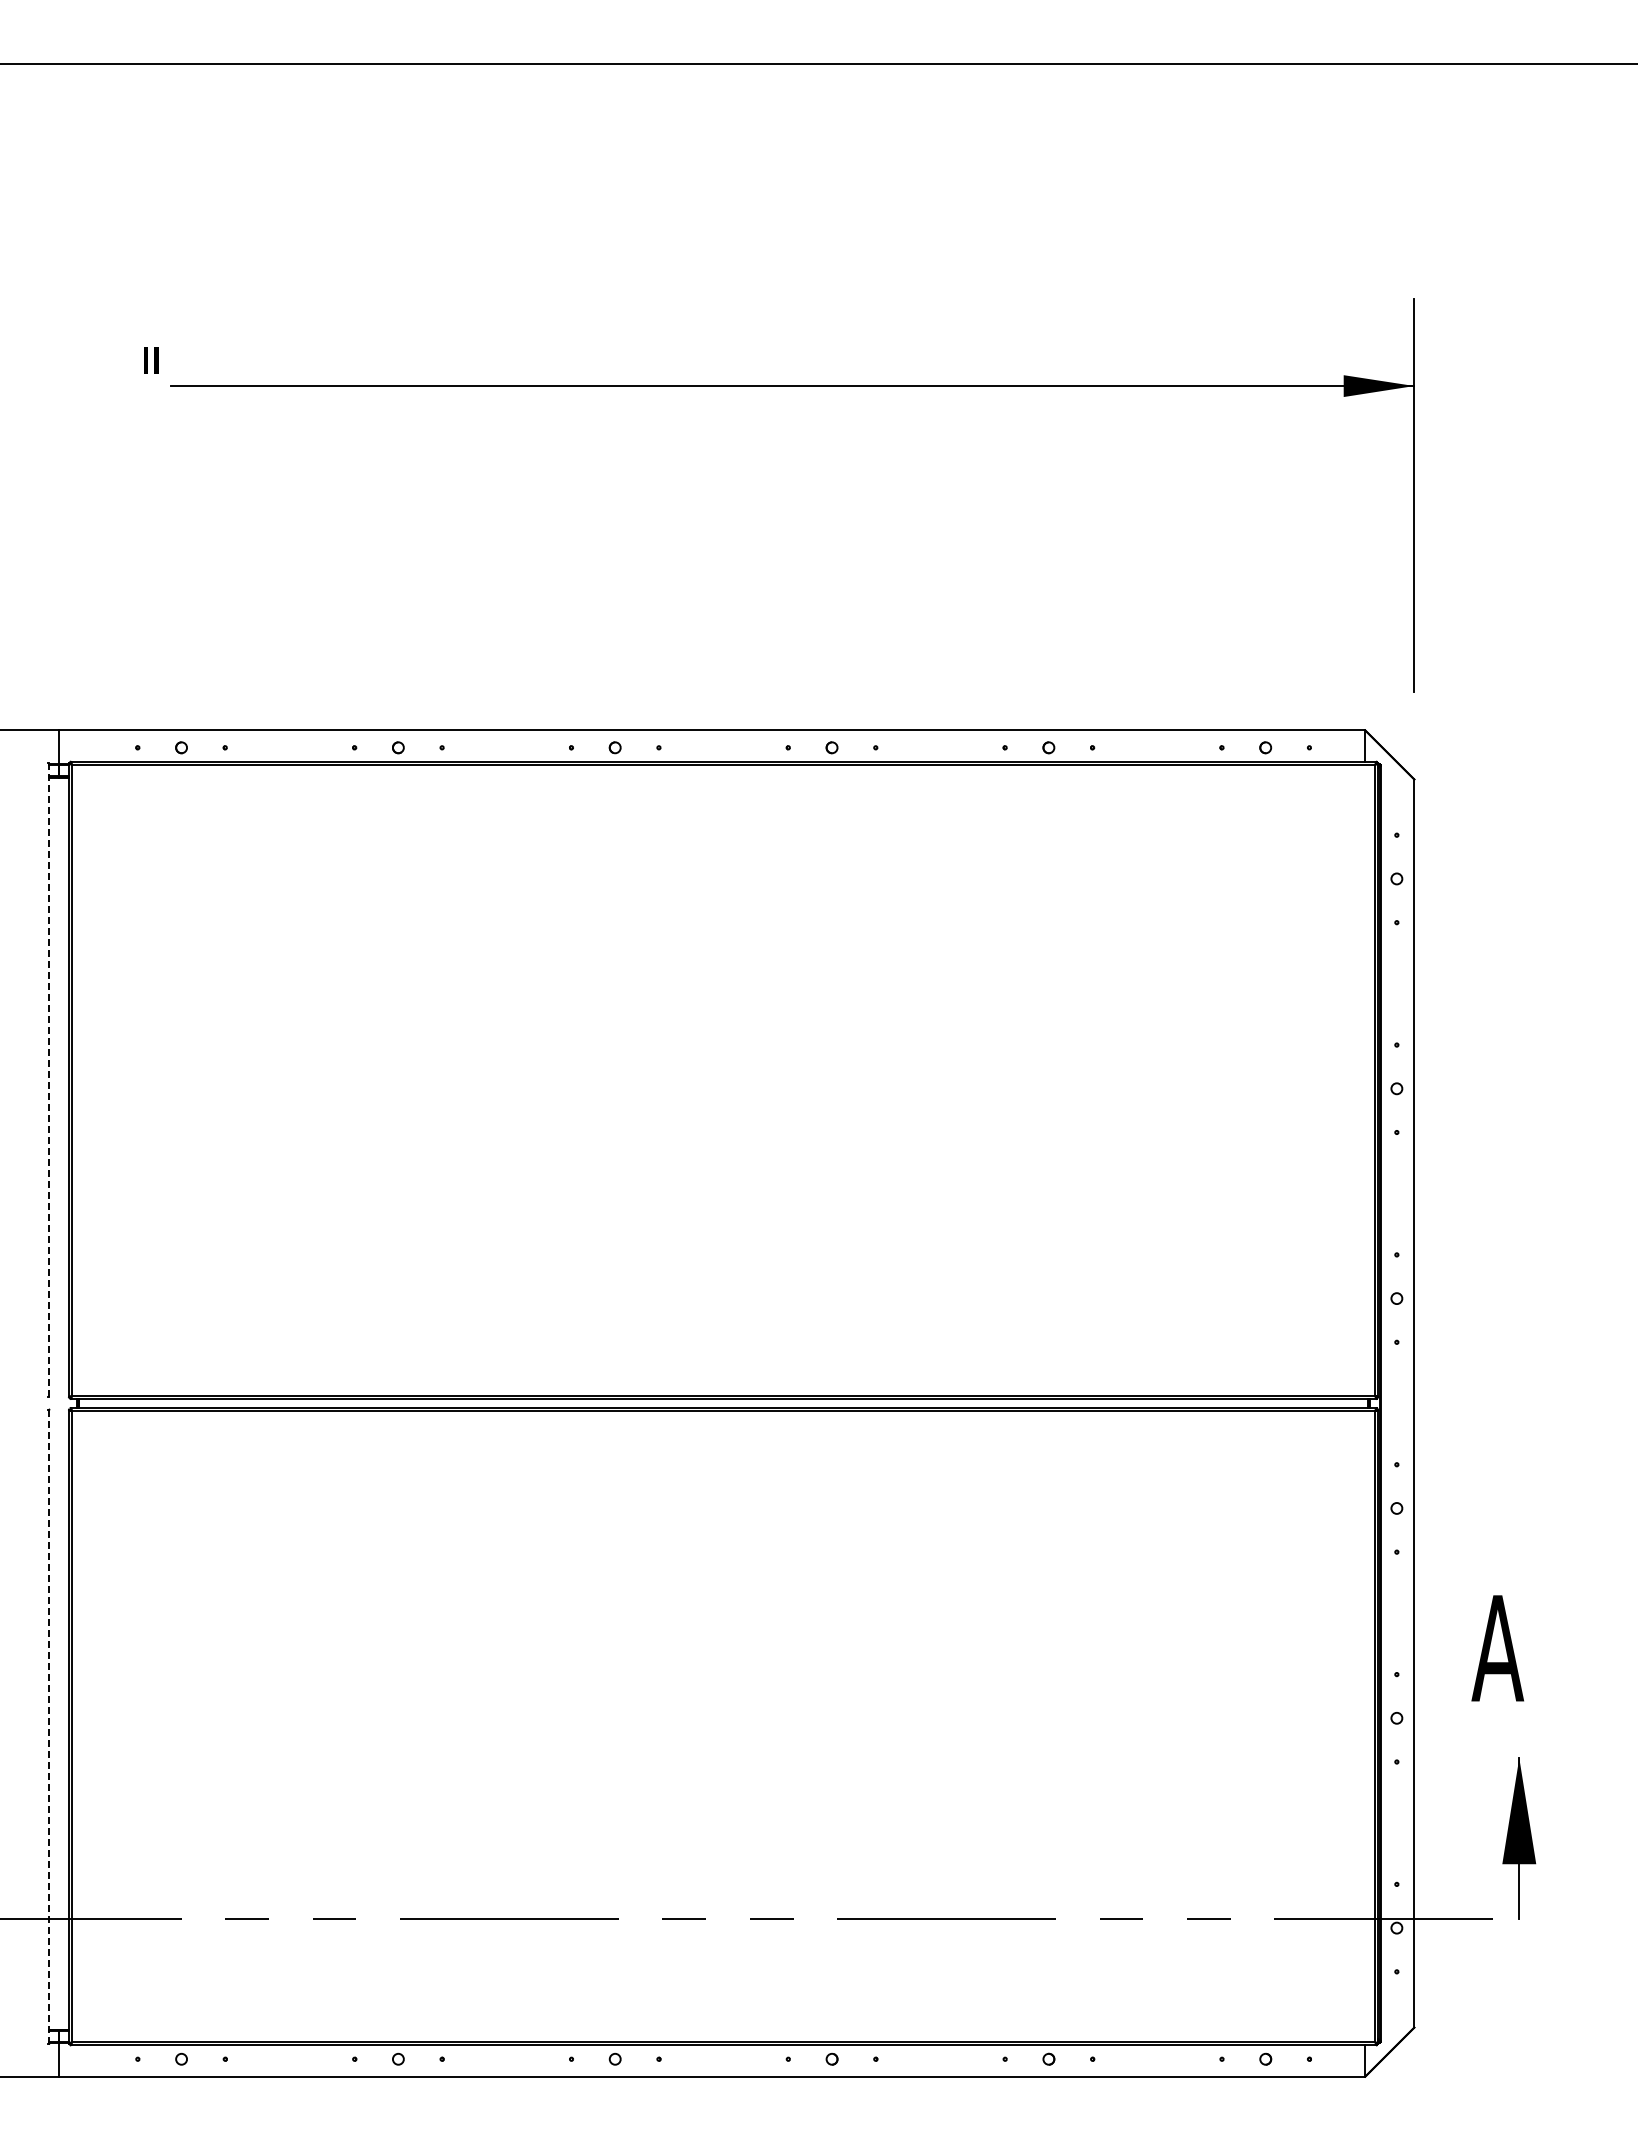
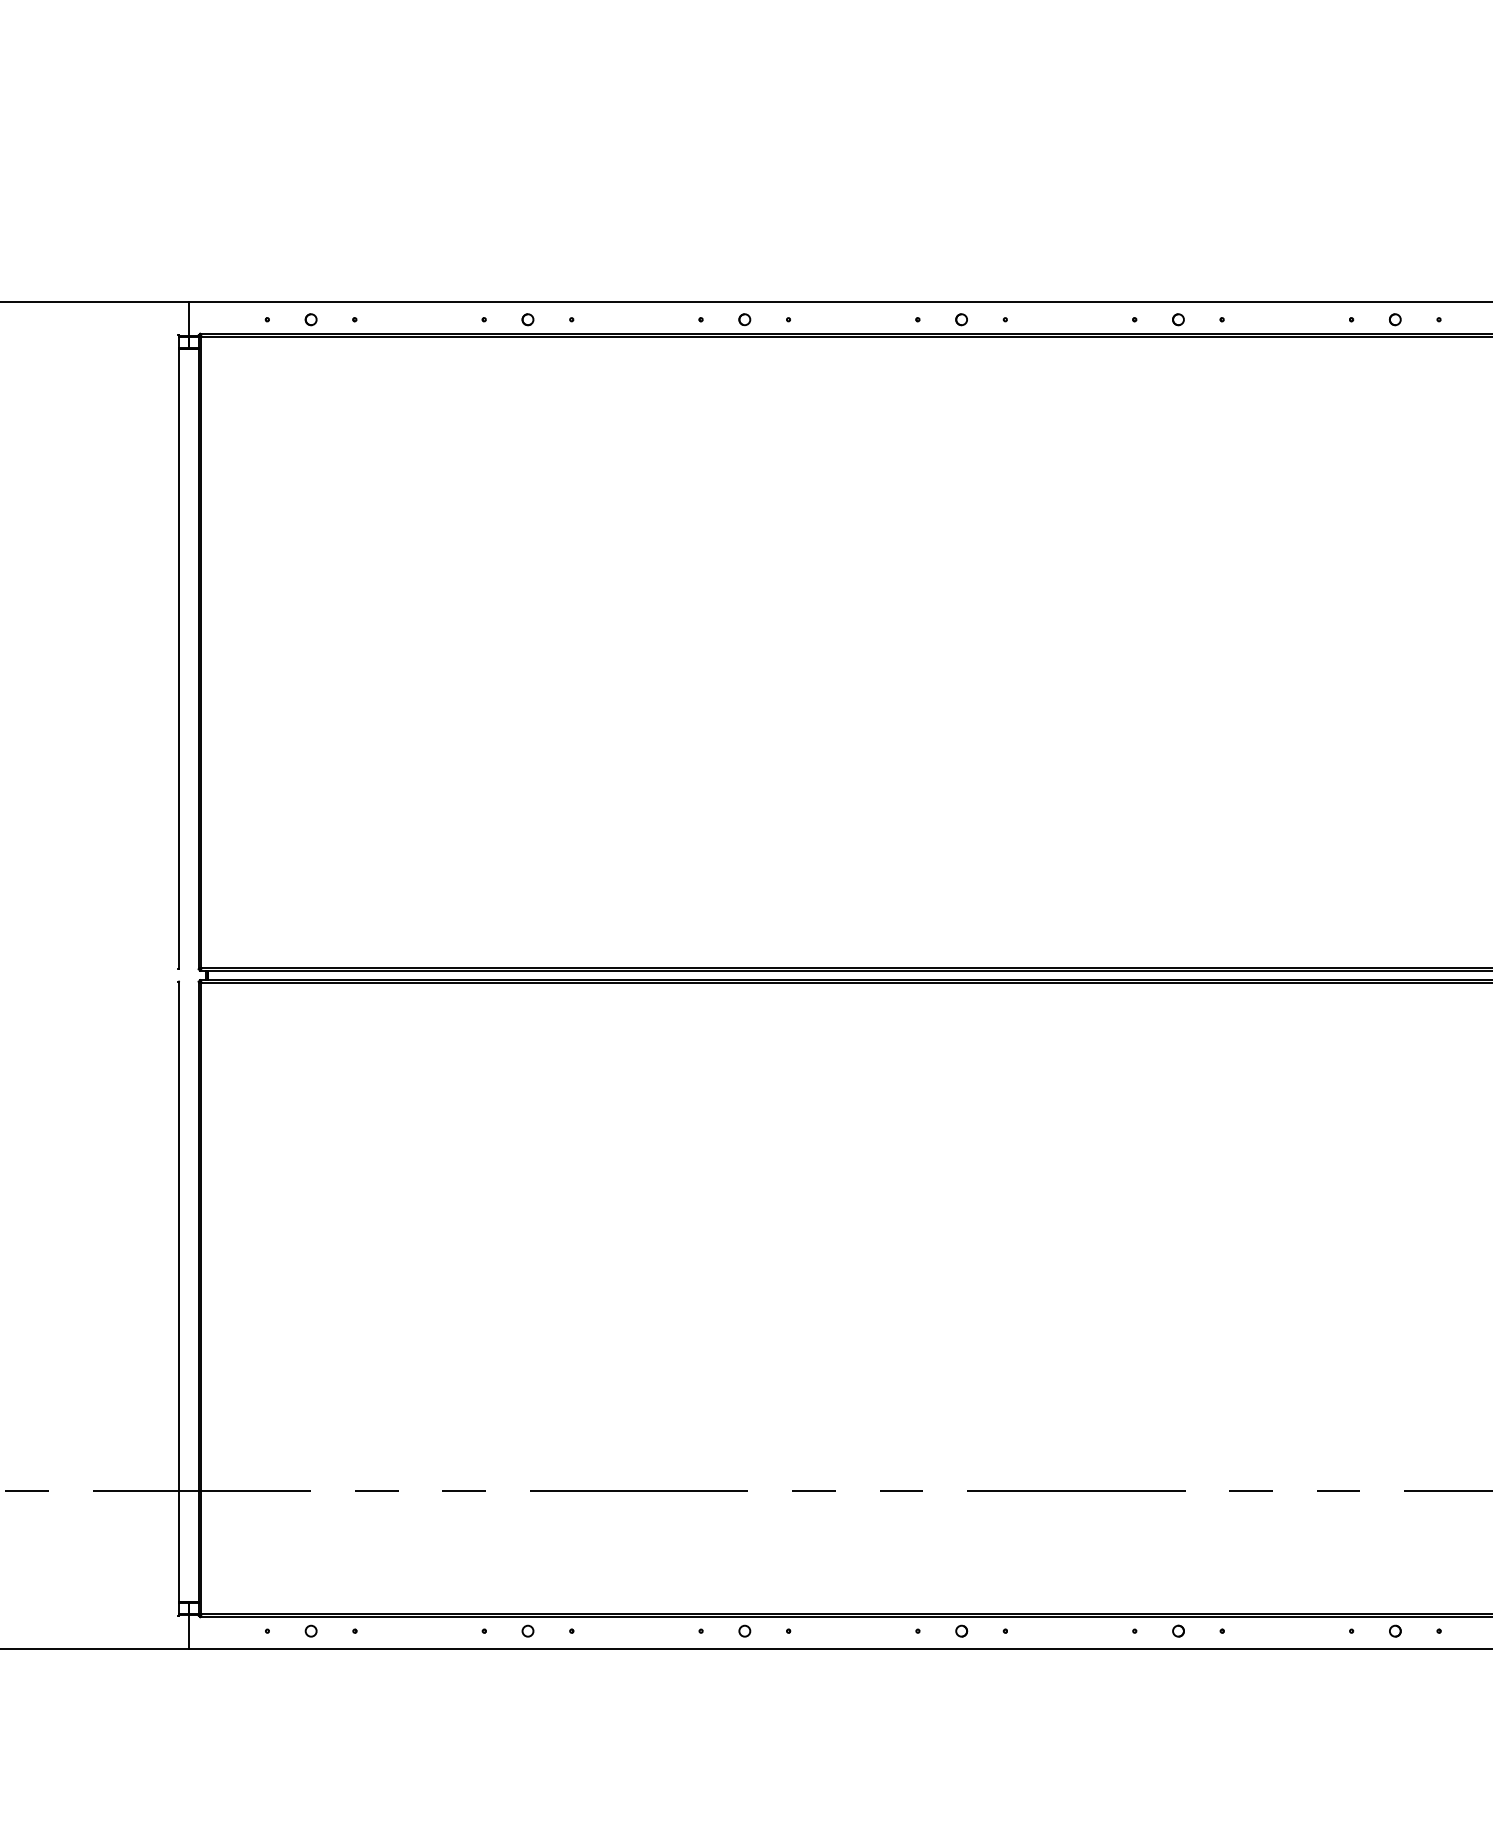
line: (49, 1079) -> (179, 651), dashed -> solid
line: (49, 1727) -> (179, 1299), dashed -> solid

